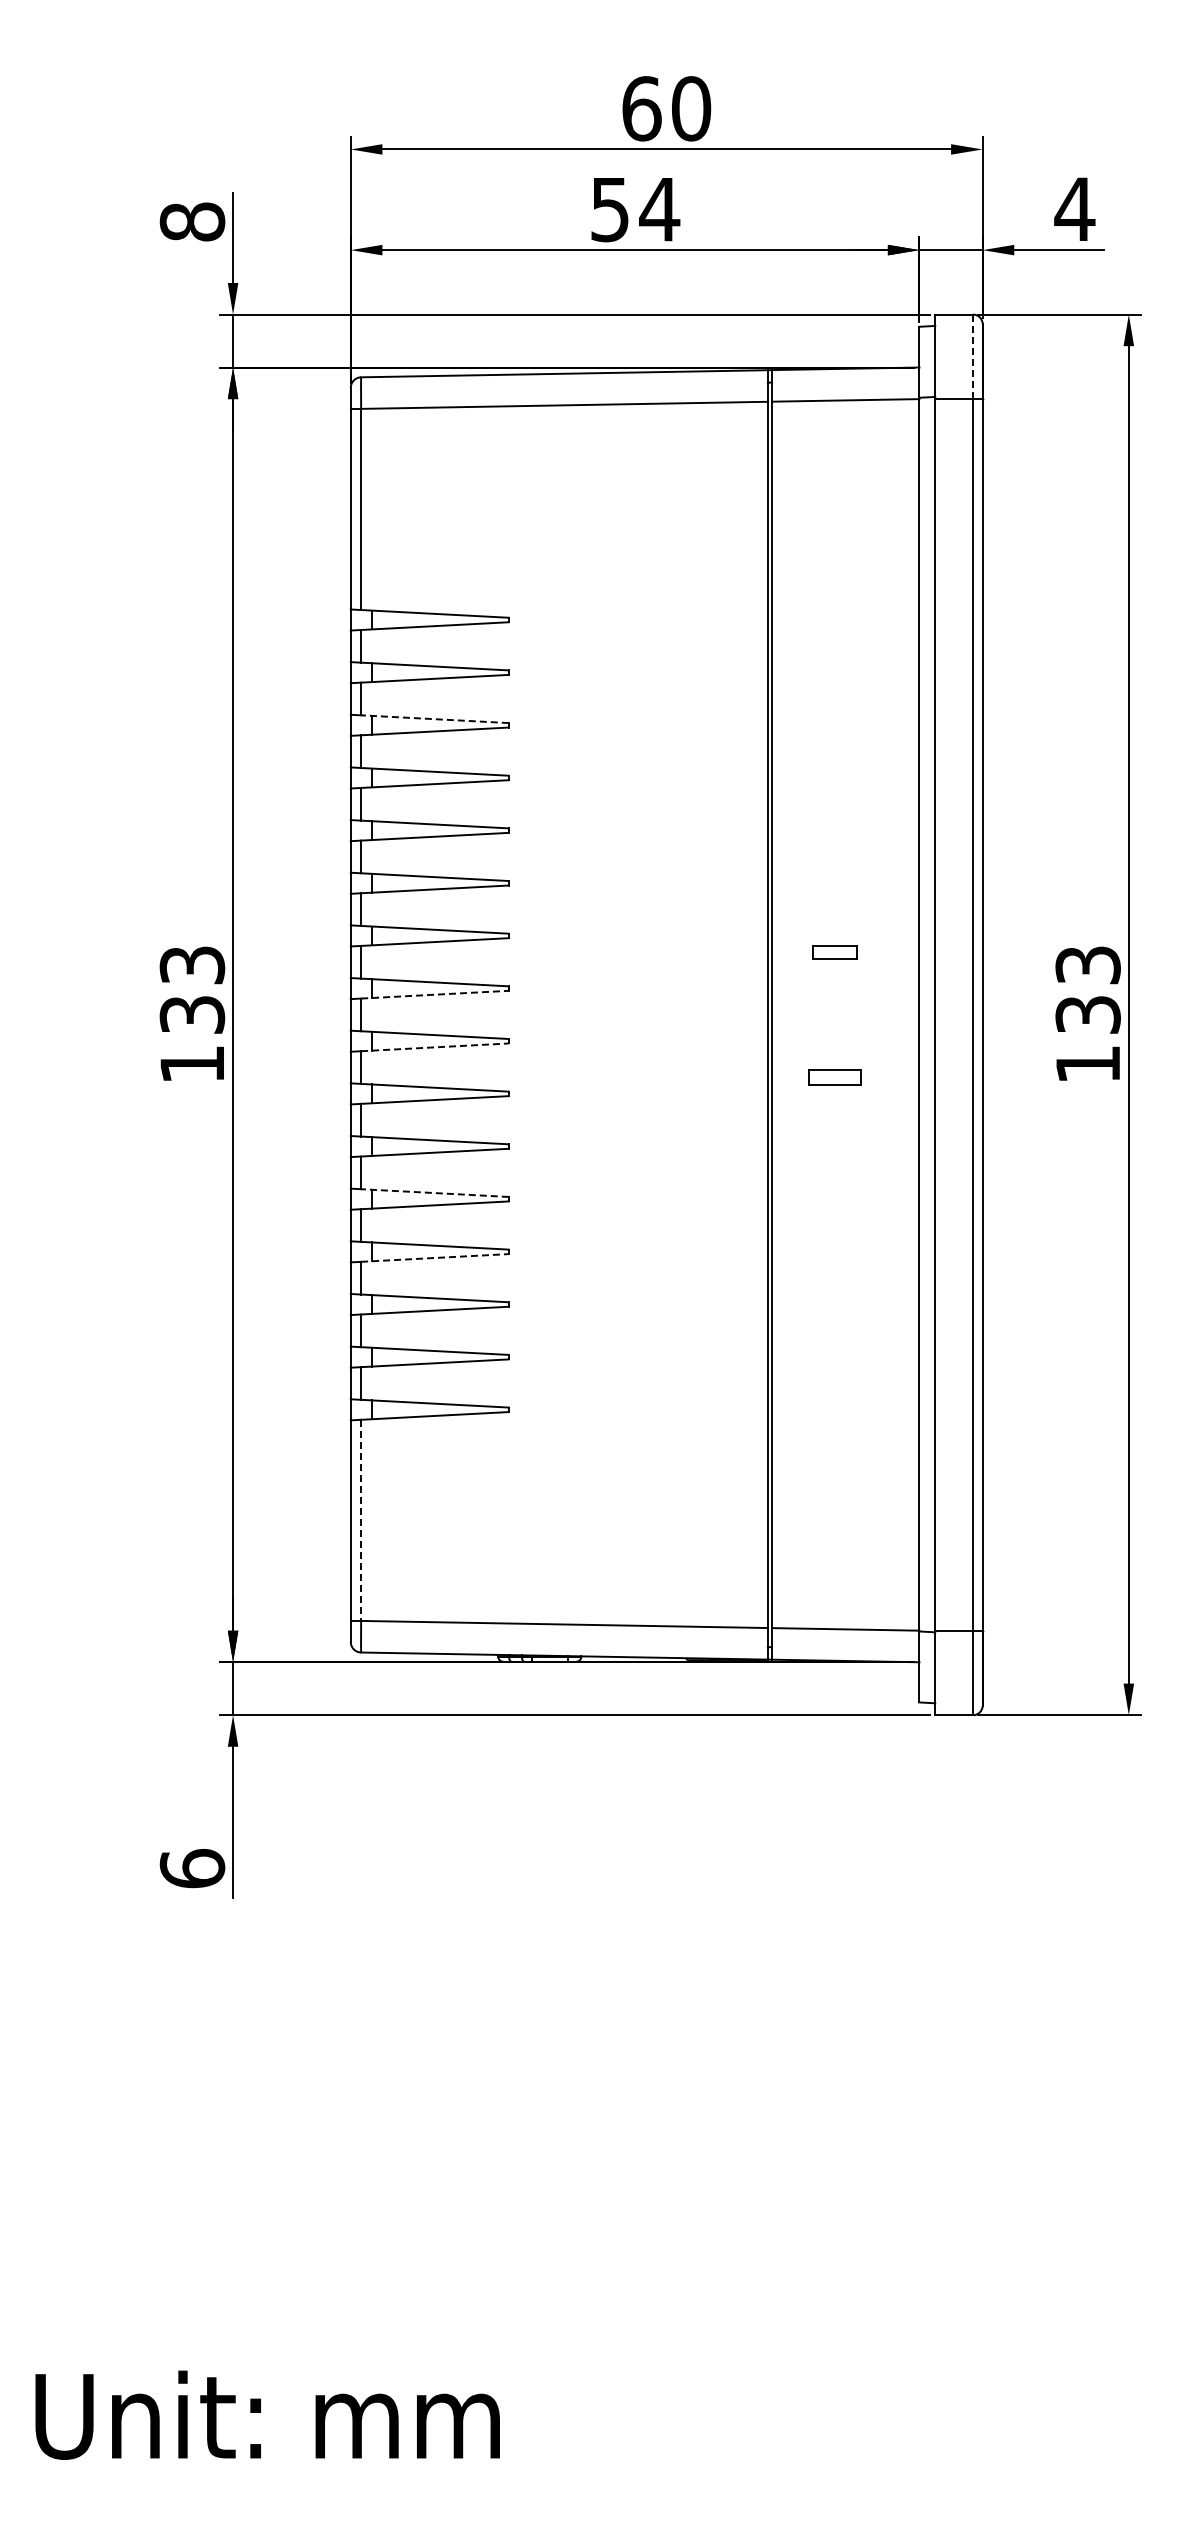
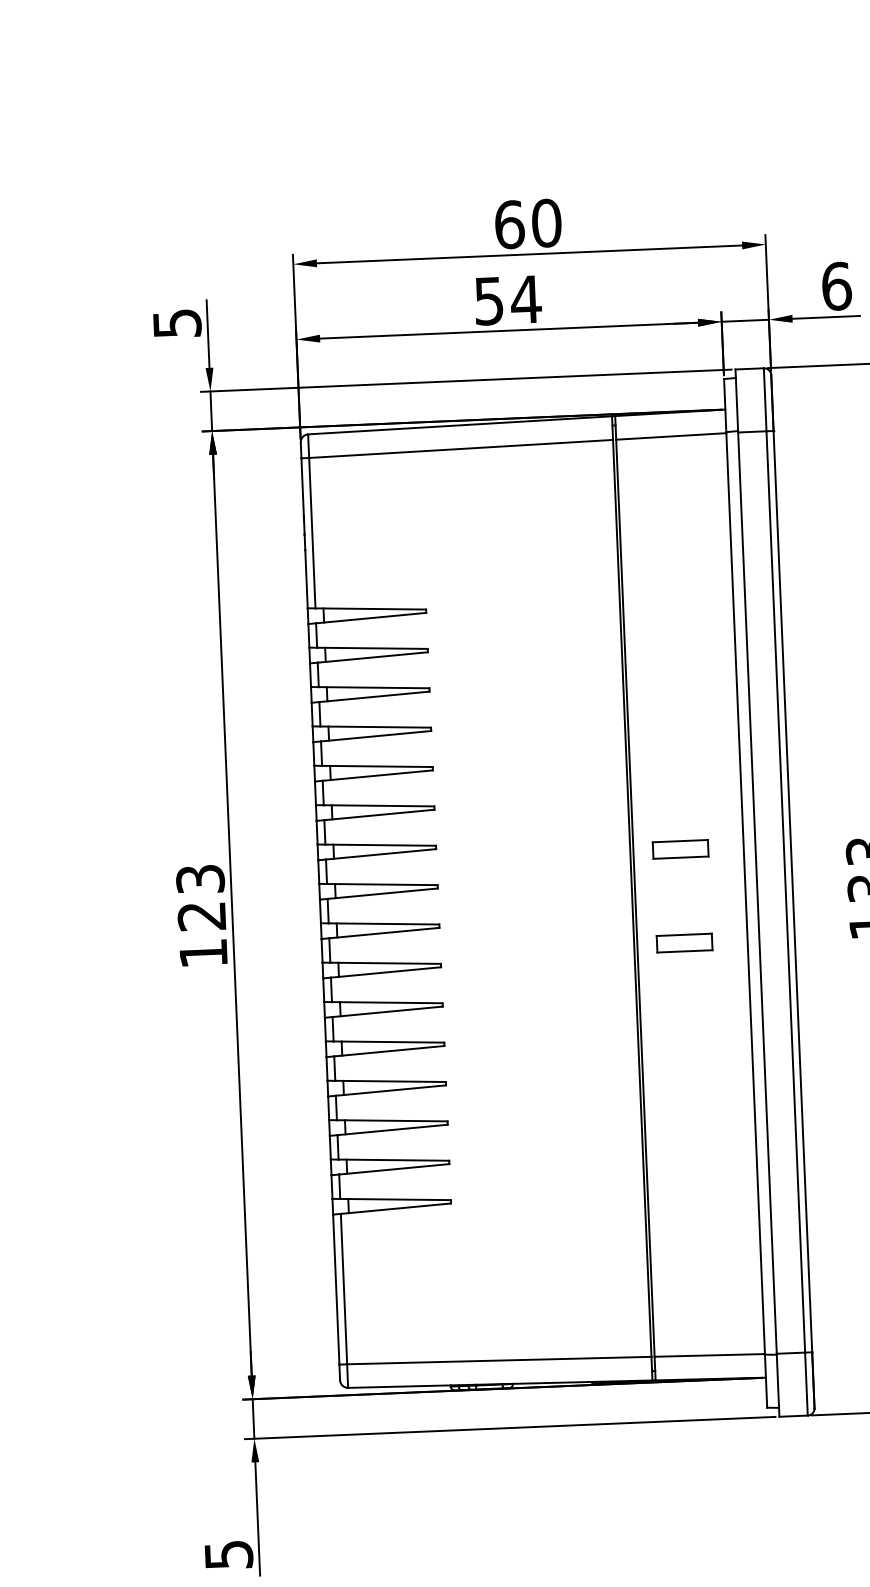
text: (1074, 209) -> (836, 286), 4 -> 6
text: (192, 221) -> (177, 323), 8 -> 5
line: (973, 356) -> (765, 399), dashed -> solid
line: (434, 719) -> (373, 687), dashed -> solid
part: (834, 951) -> (680, 848), size x1.67
line: (434, 994) -> (382, 893), dashed -> solid
text: (192, 1014) -> (202, 916), 133 -> 123
line: (434, 1047) -> (384, 933), dashed -> solid
part: (834, 1077) -> (684, 943), size x1.43
line: (434, 1193) -> (388, 1042), dashed -> solid
line: (434, 1257) -> (390, 1090), dashed -> solid
line: (361, 1520) -> (344, 1289), dashed -> solid
text: (192, 1868) -> (228, 1554), 6 -> 5

